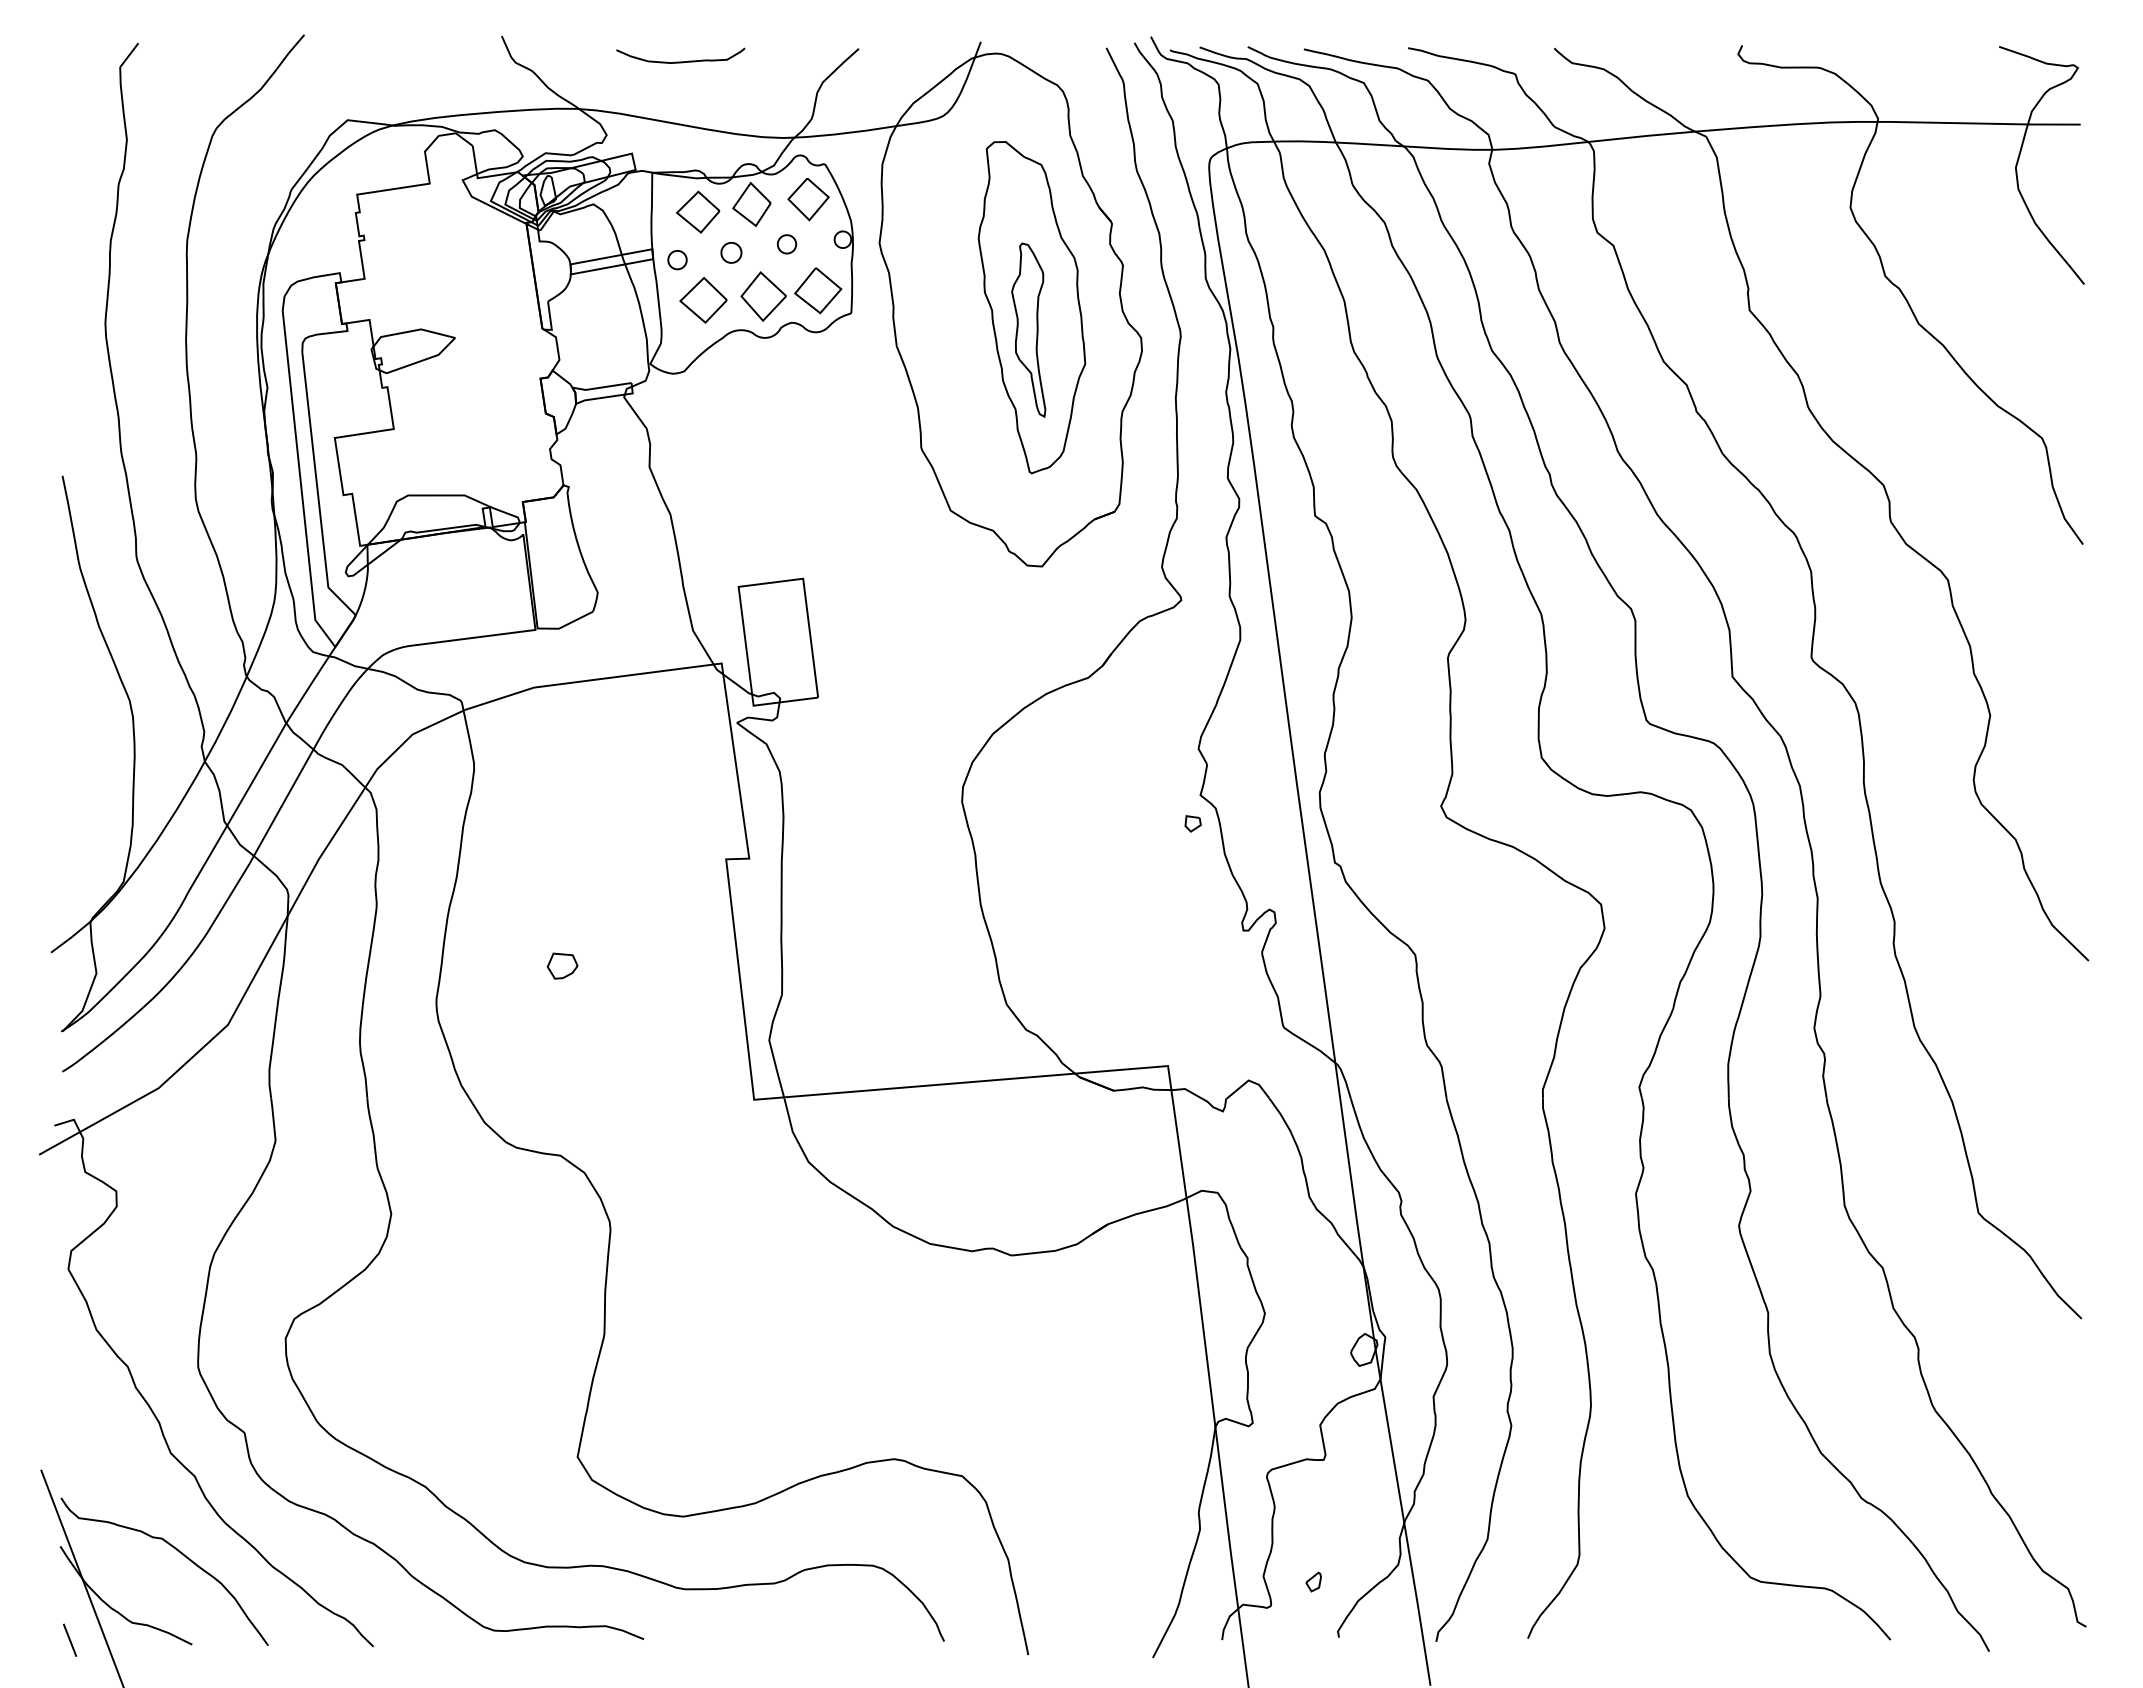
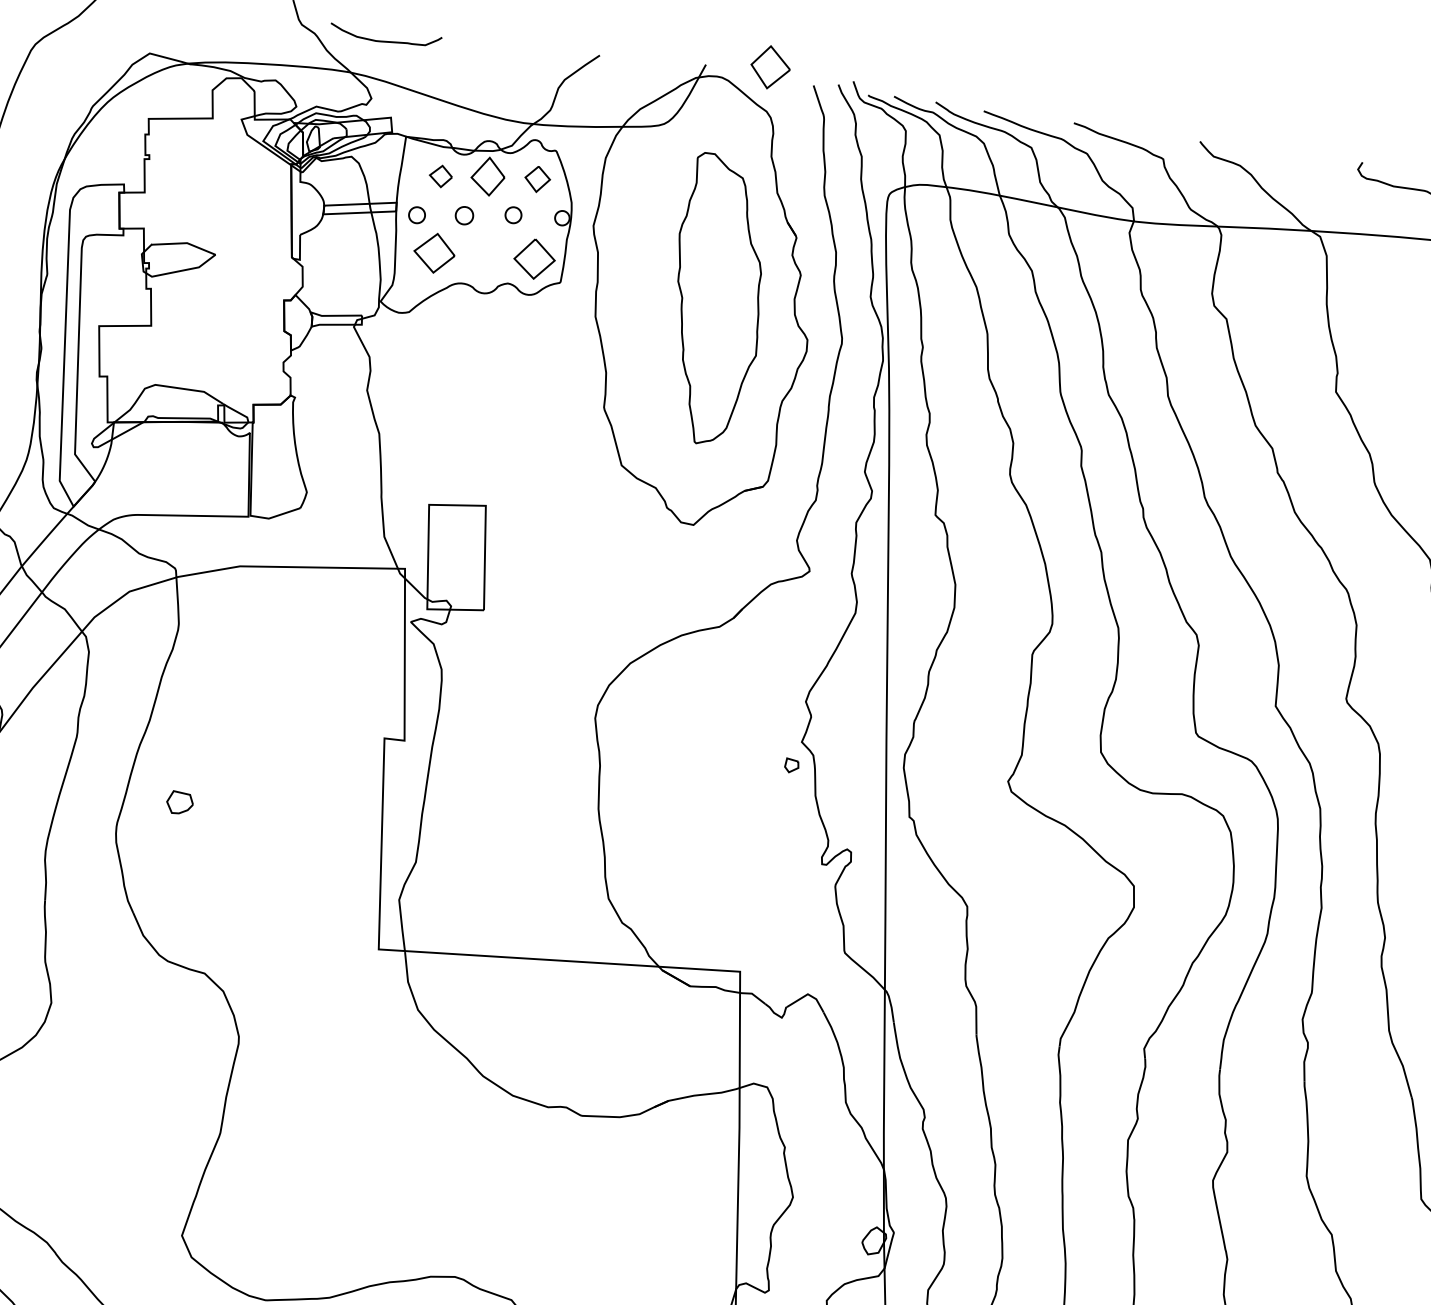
curve: (680, 61) -> (384, 40), moved
part: (808, 199) -> (537, 179), size x0.7
part: (698, 211) -> (441, 175), size x0.6
part: (763, 296) -> (770, 67), moved
part: (1028, 329) -> (711, 318), removed
part: (562, 965) -> (180, 802), moved

